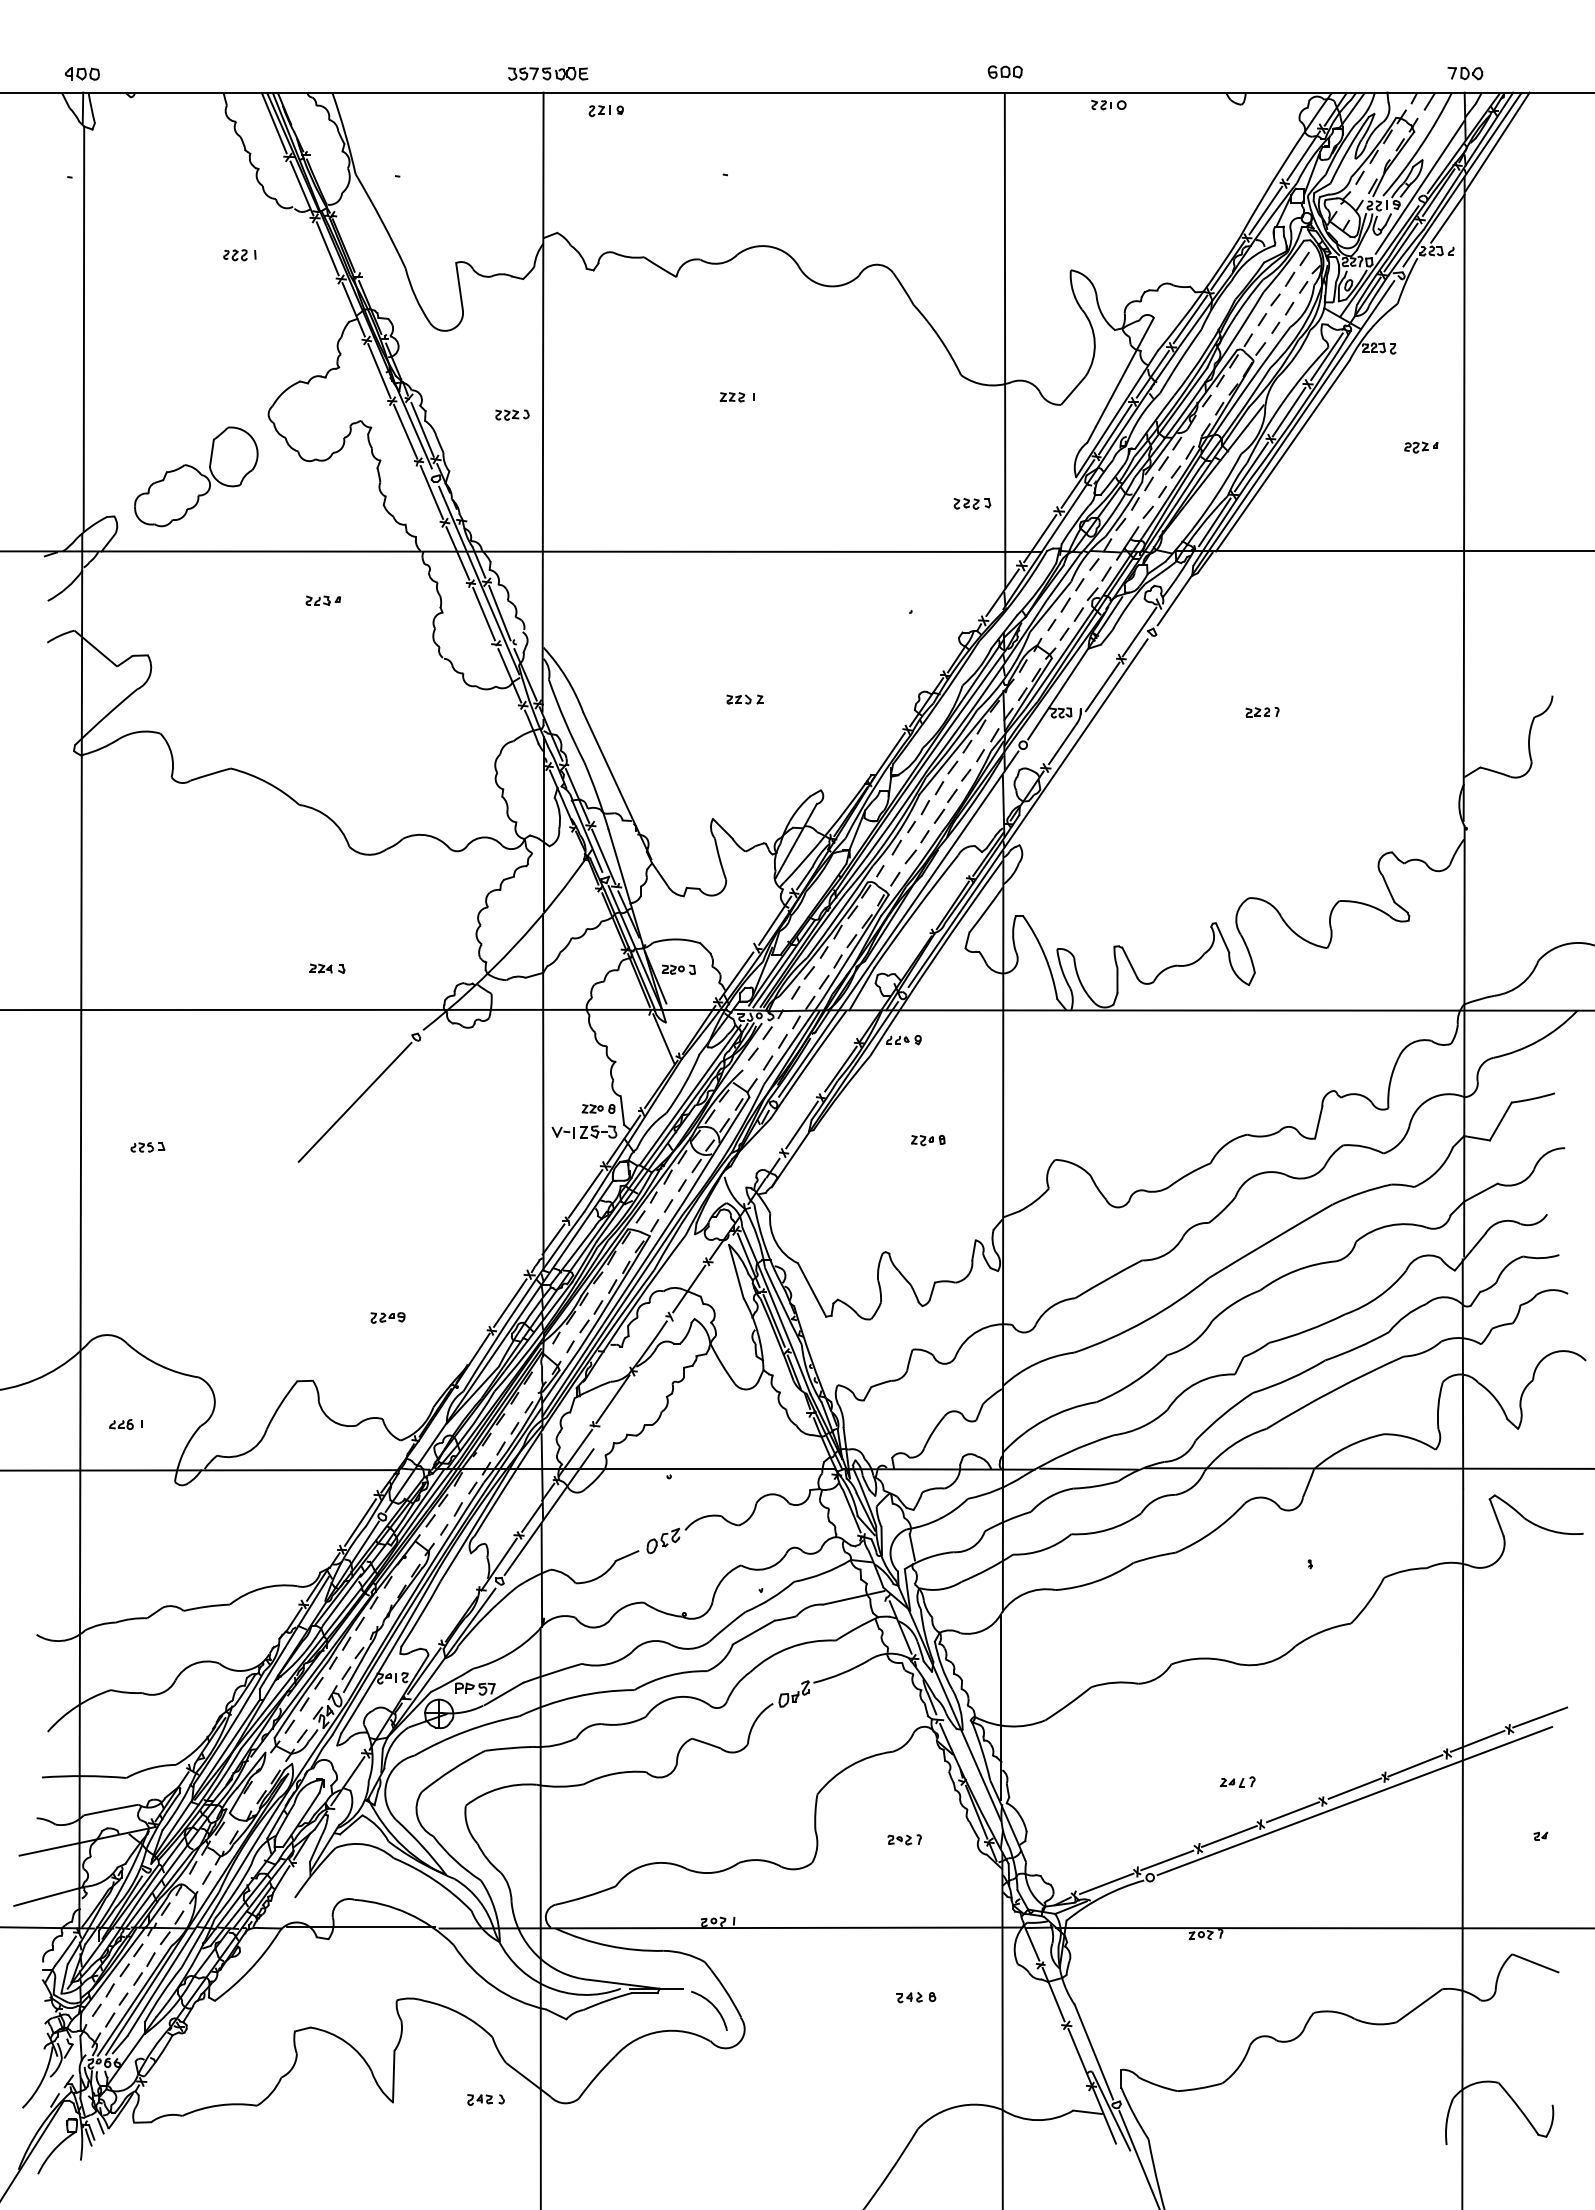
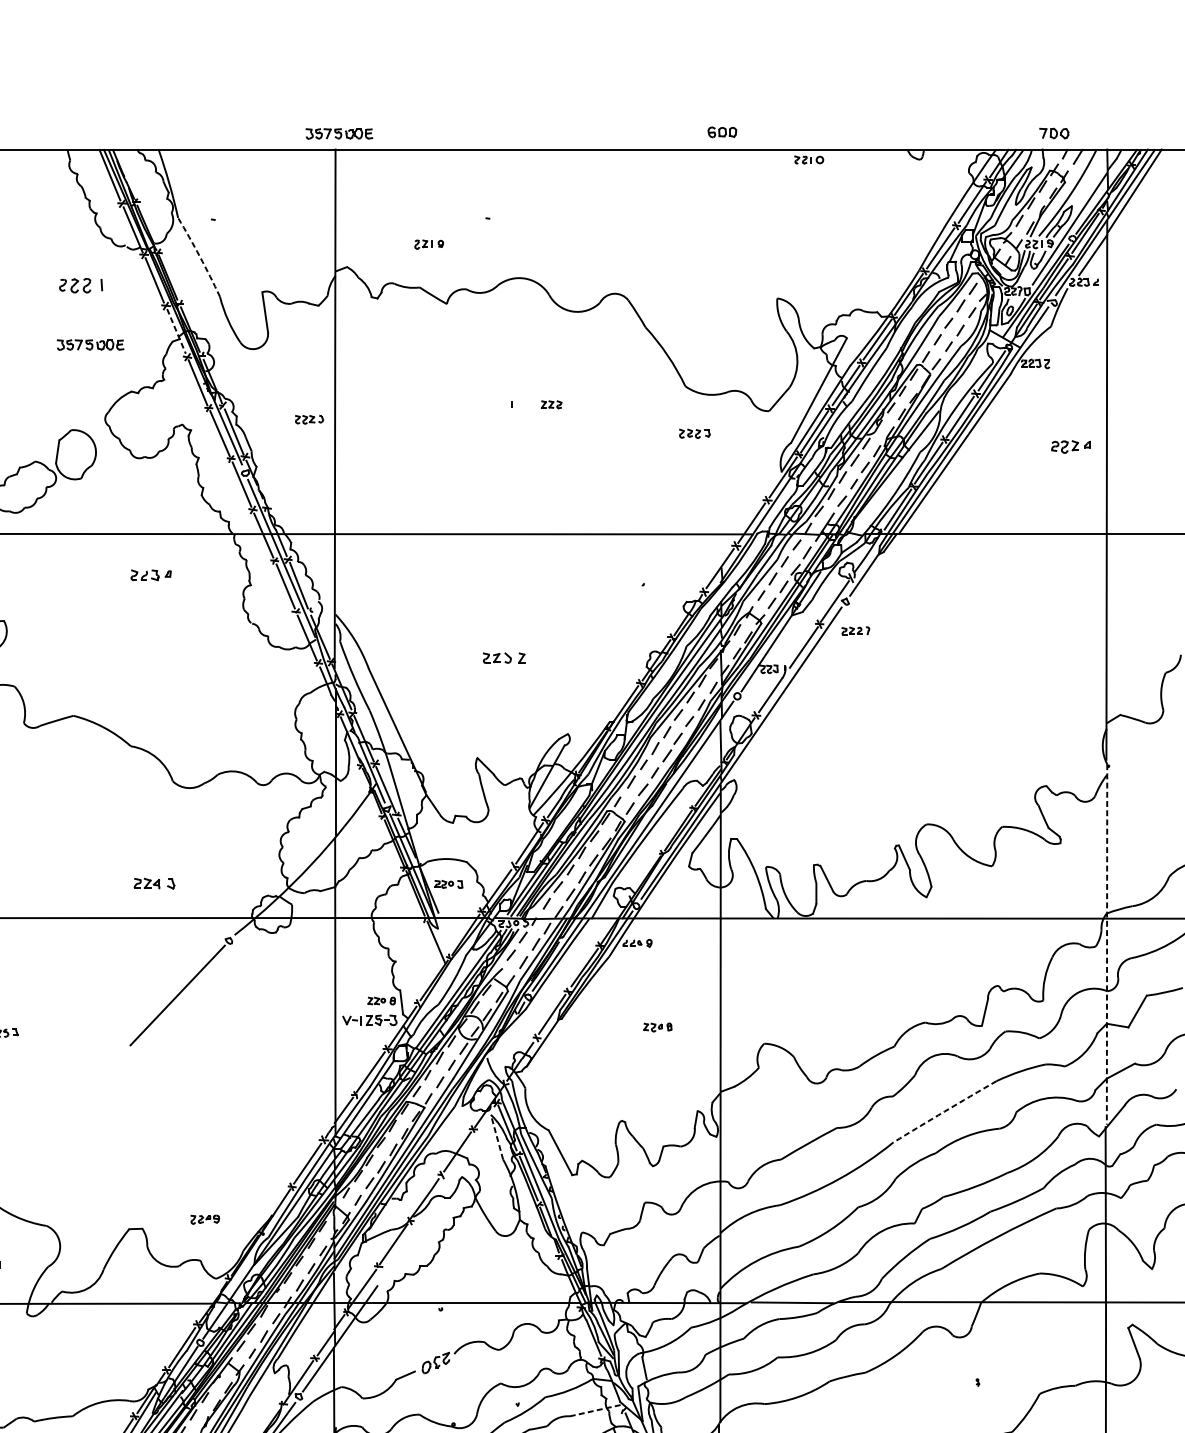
part: (1465, 73) -> (1054, 133), moved
part: (605, 111) -> (428, 244), moved
arc: (381, 220) -> (199, 256), solid -> dashed
part: (239, 255) -> (80, 286), size x1.6
line: (353, 309) -> (176, 331), solid -> dashed
part: (251, 325) -> (90, 344), added
line: (1004, 340) -> (721, 357), removed
part: (732, 397) -> (551, 404), moved
part: (1421, 447) -> (1071, 446), size x1.4
part: (972, 503) -> (694, 433), moved
part: (322, 600) -> (150, 575), size x1.4
part: (744, 699) -> (503, 657), size x1.4
part: (1262, 712) -> (855, 631), moved
part: (327, 968) -> (154, 883), size x1.4
line: (1464, 1041) -> (1107, 944), solid -> dashed
arc: (1270, 1240) -> (944, 1111), solid -> dashed
line: (736, 1271) -> (497, 1137), solid -> dashed
part: (387, 1317) -> (204, 1219), moved
line: (854, 1597) -> (596, 1410), solid -> dashed

